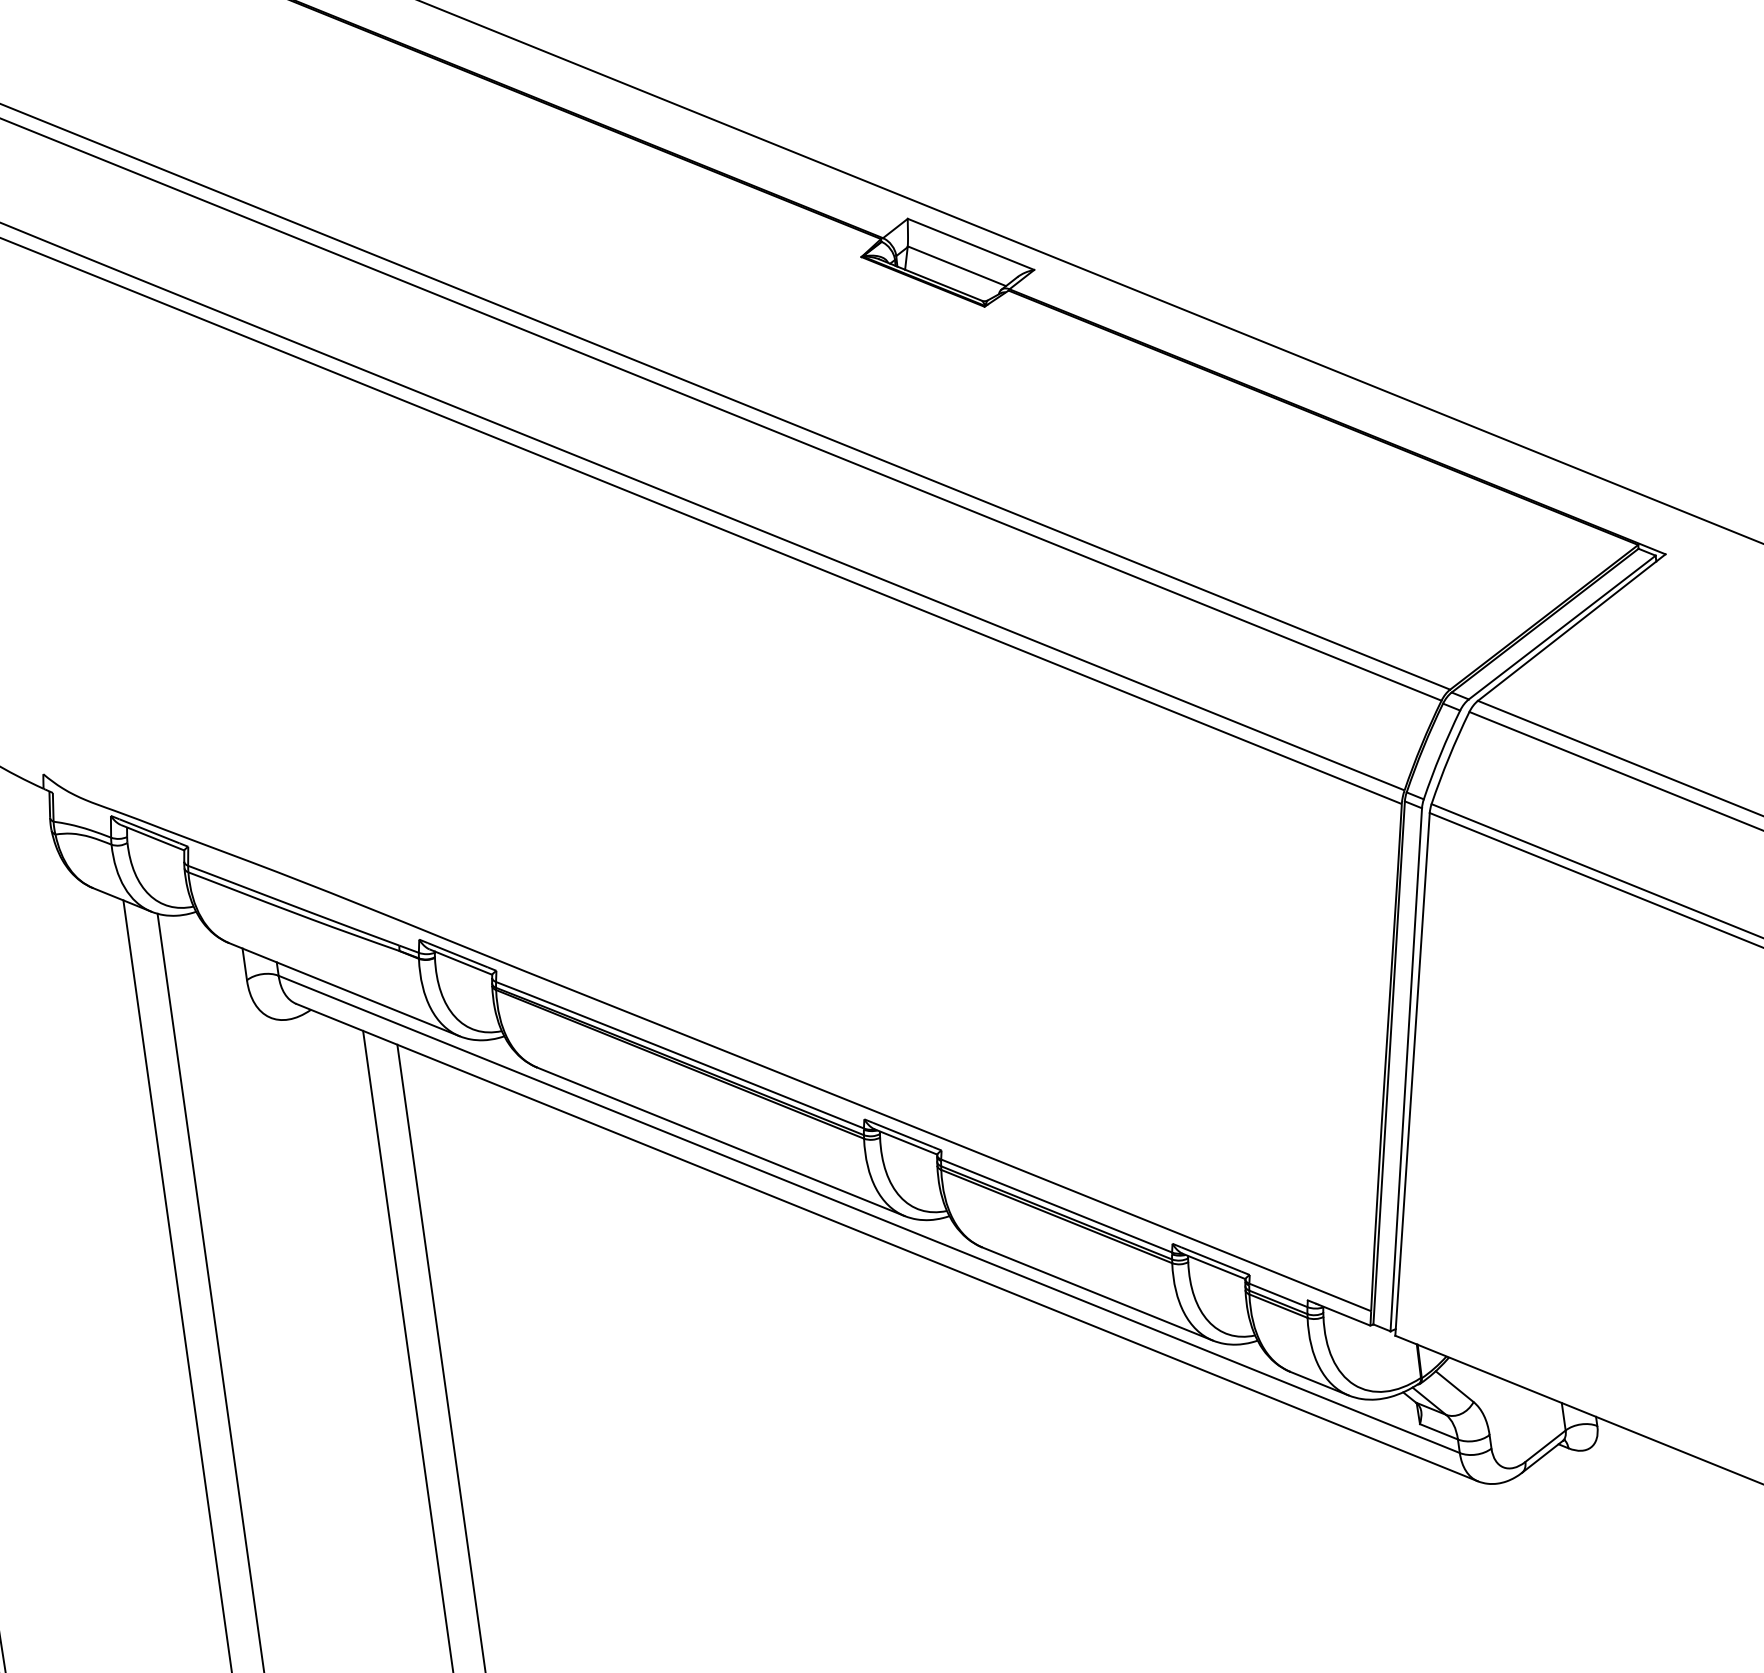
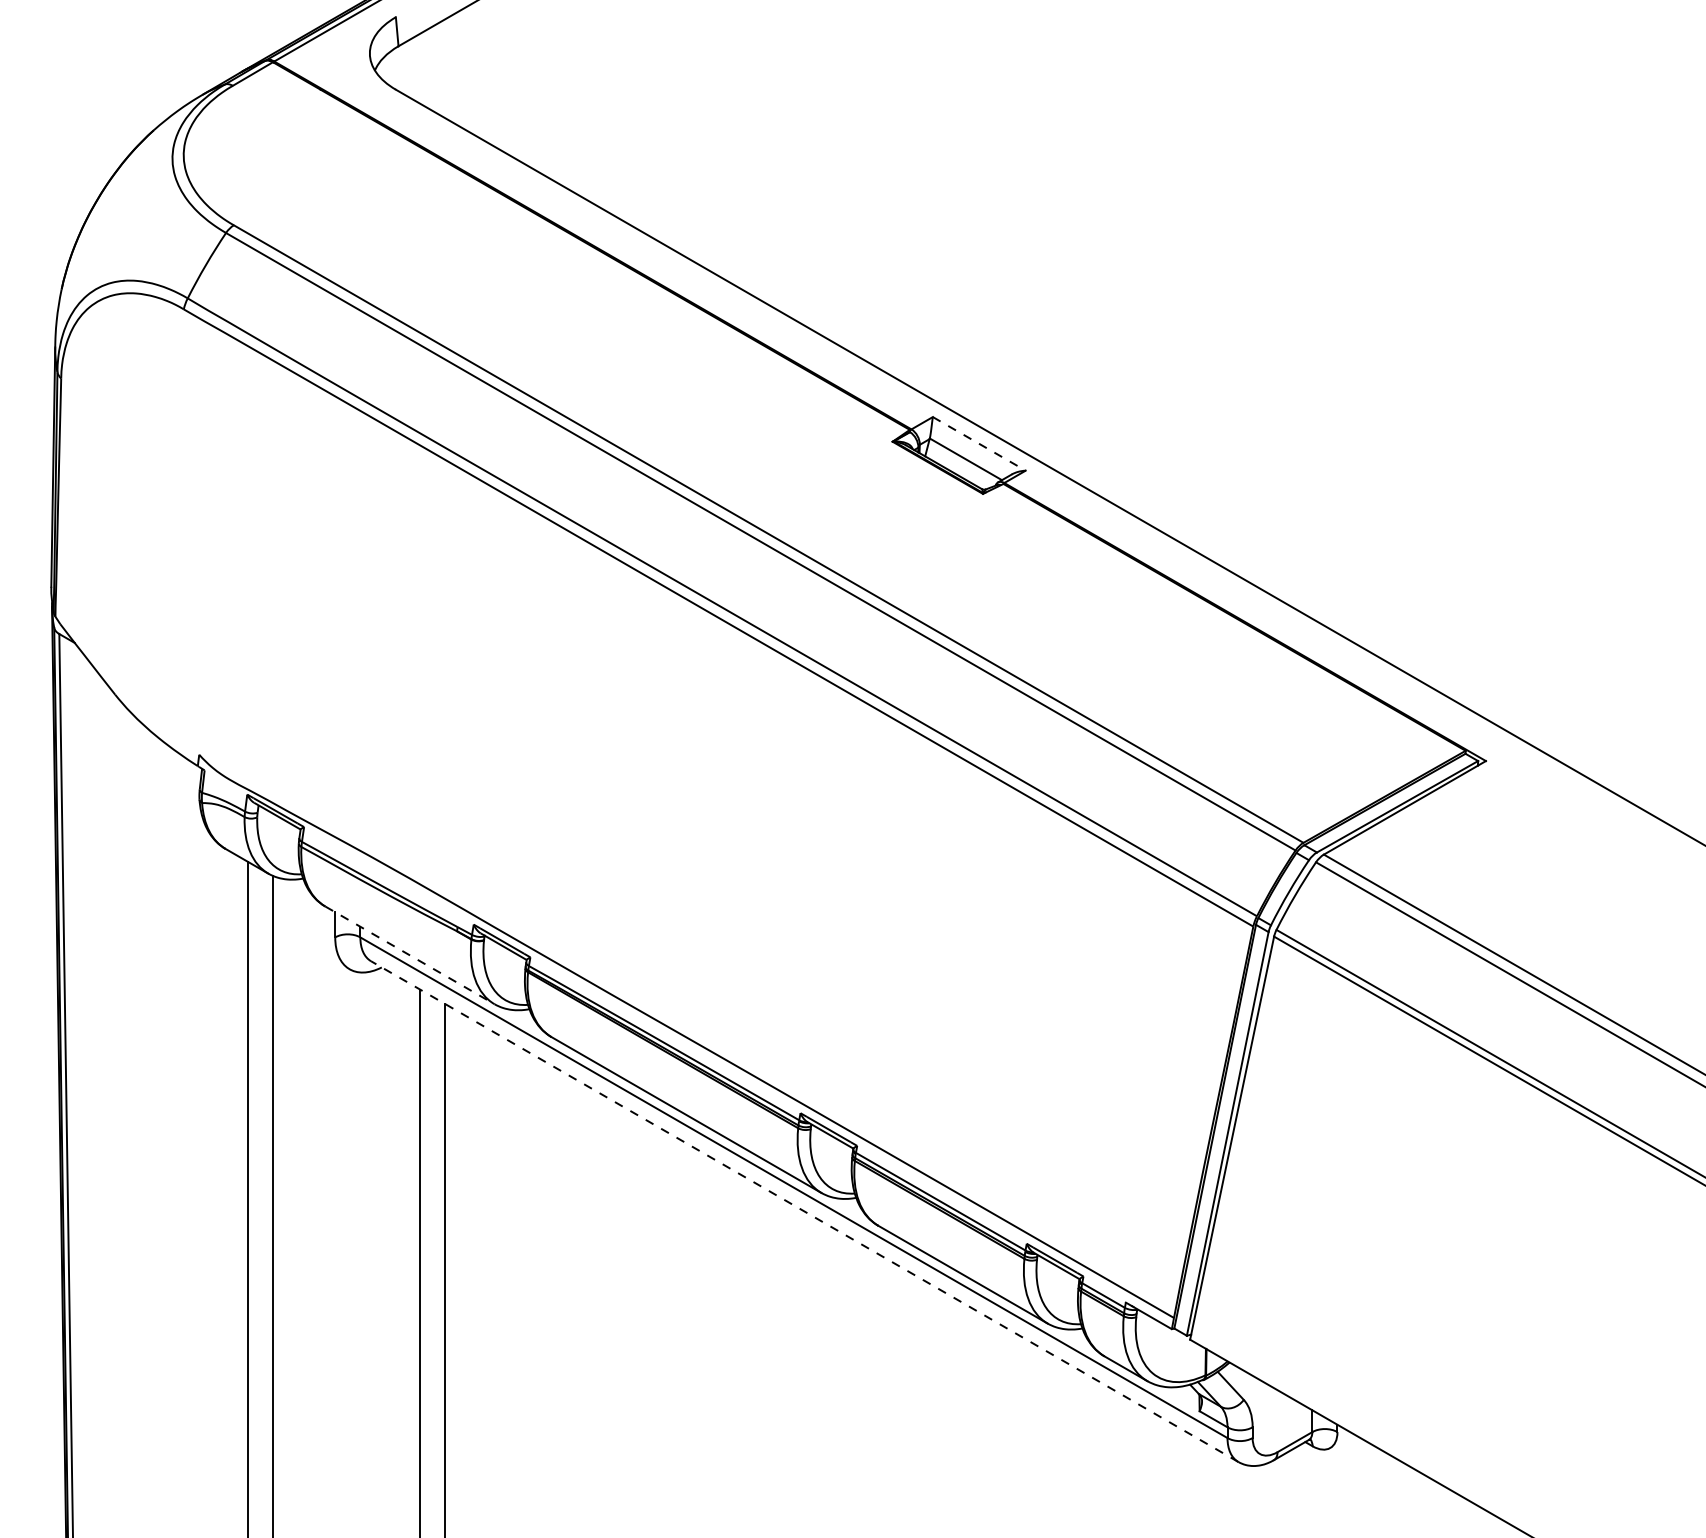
line: (971, 243) -> (979, 443), solid -> dashed
line: (343, 989) -> (409, 955), solid -> dashed
line: (886, 1242) -> (804, 1211), solid -> dashed

